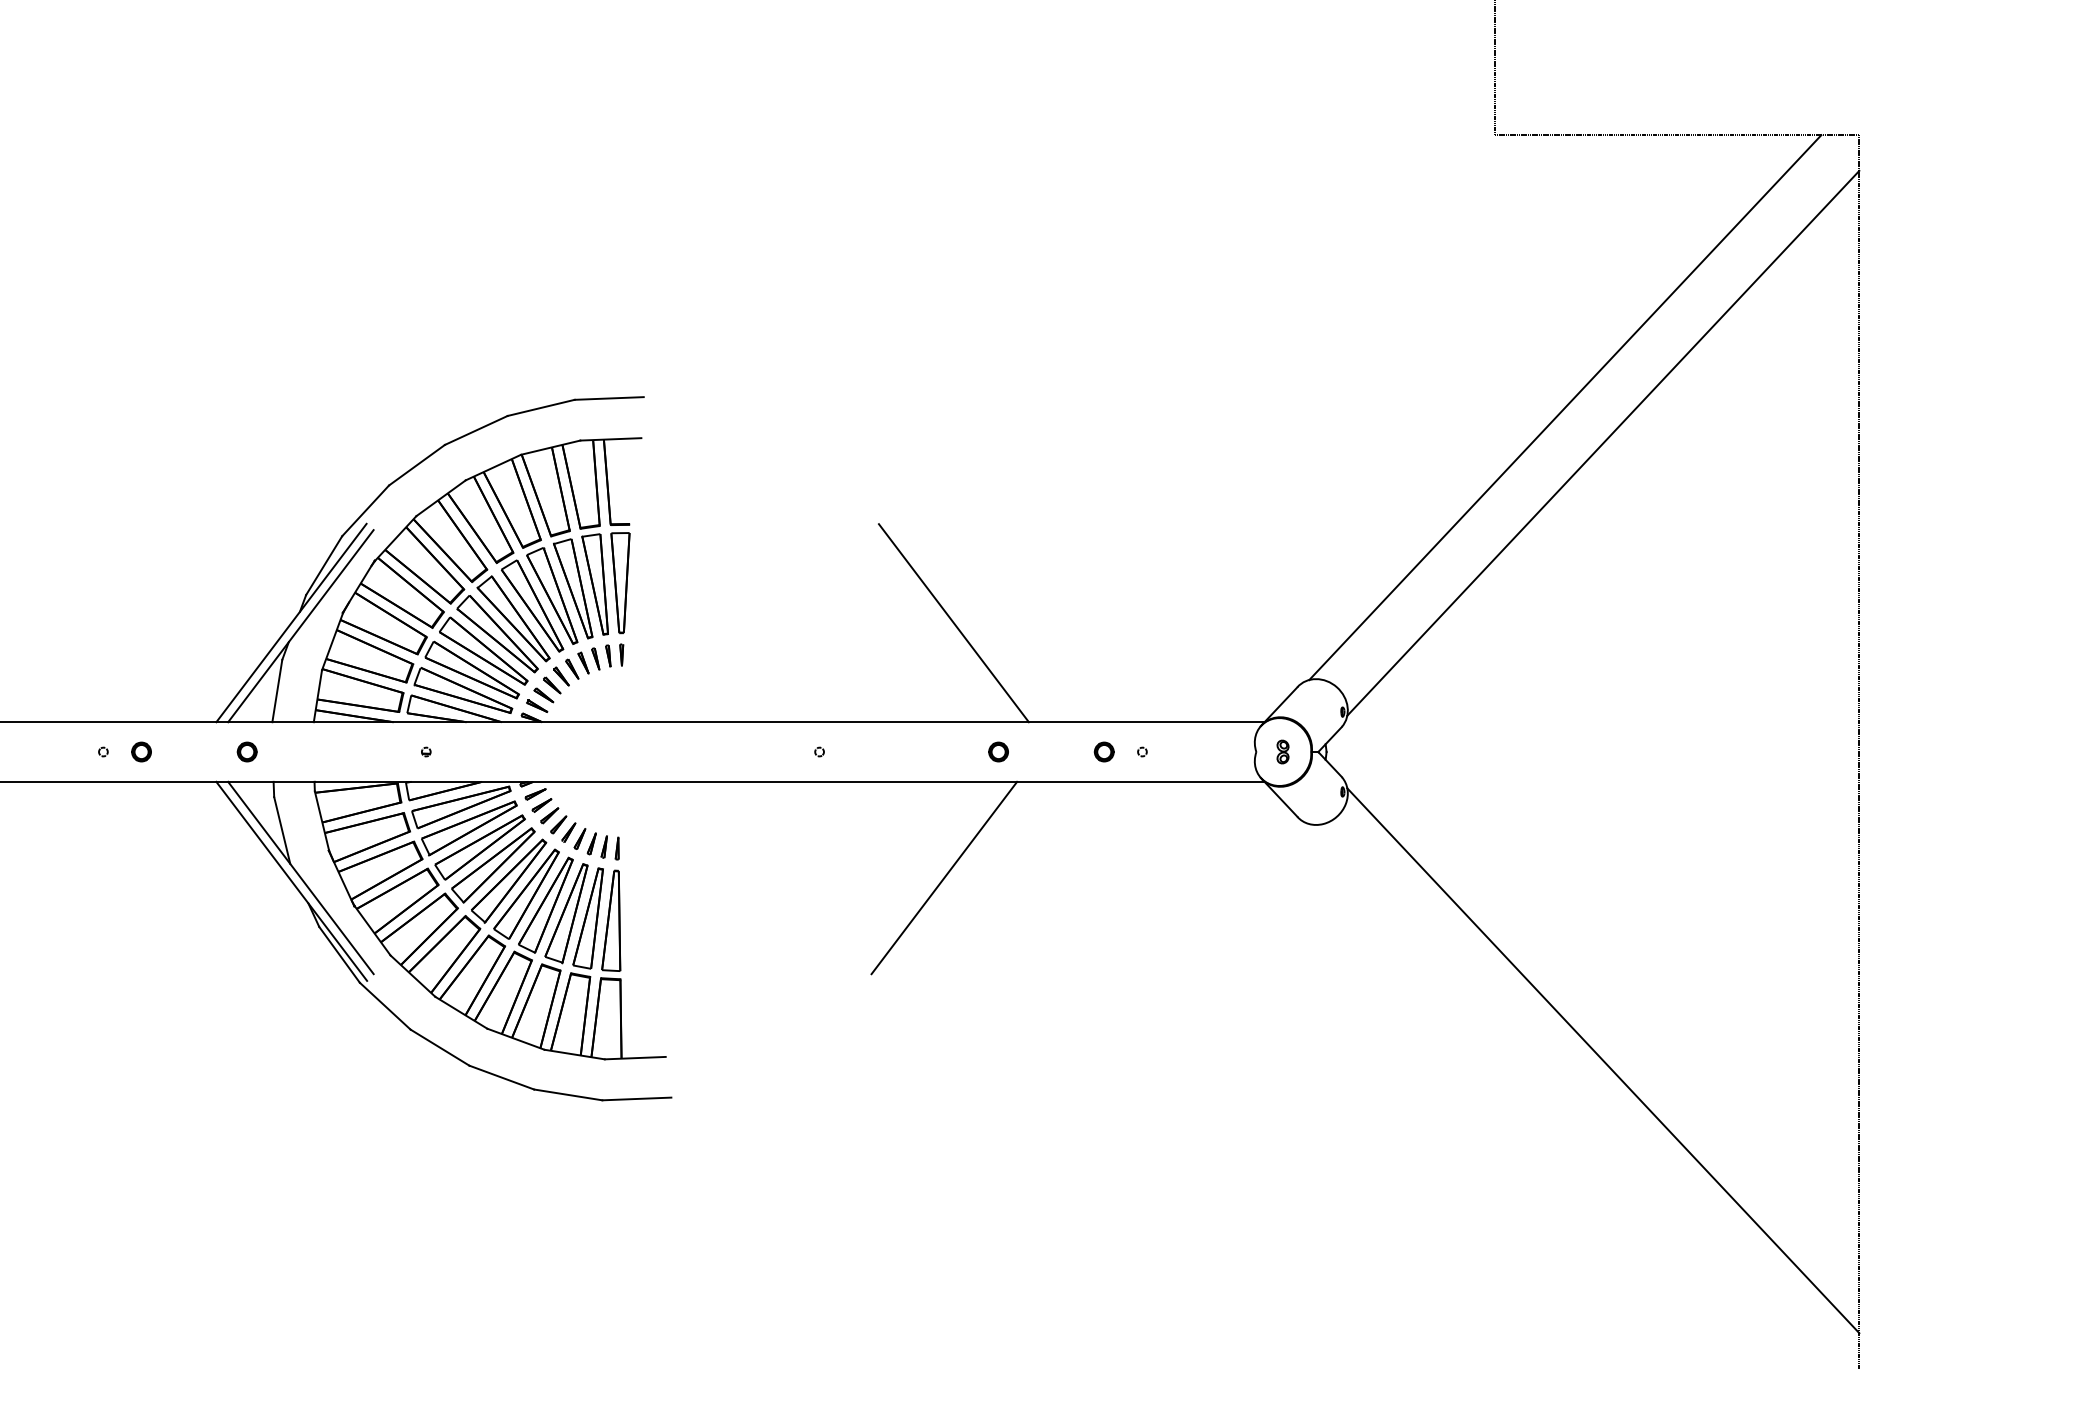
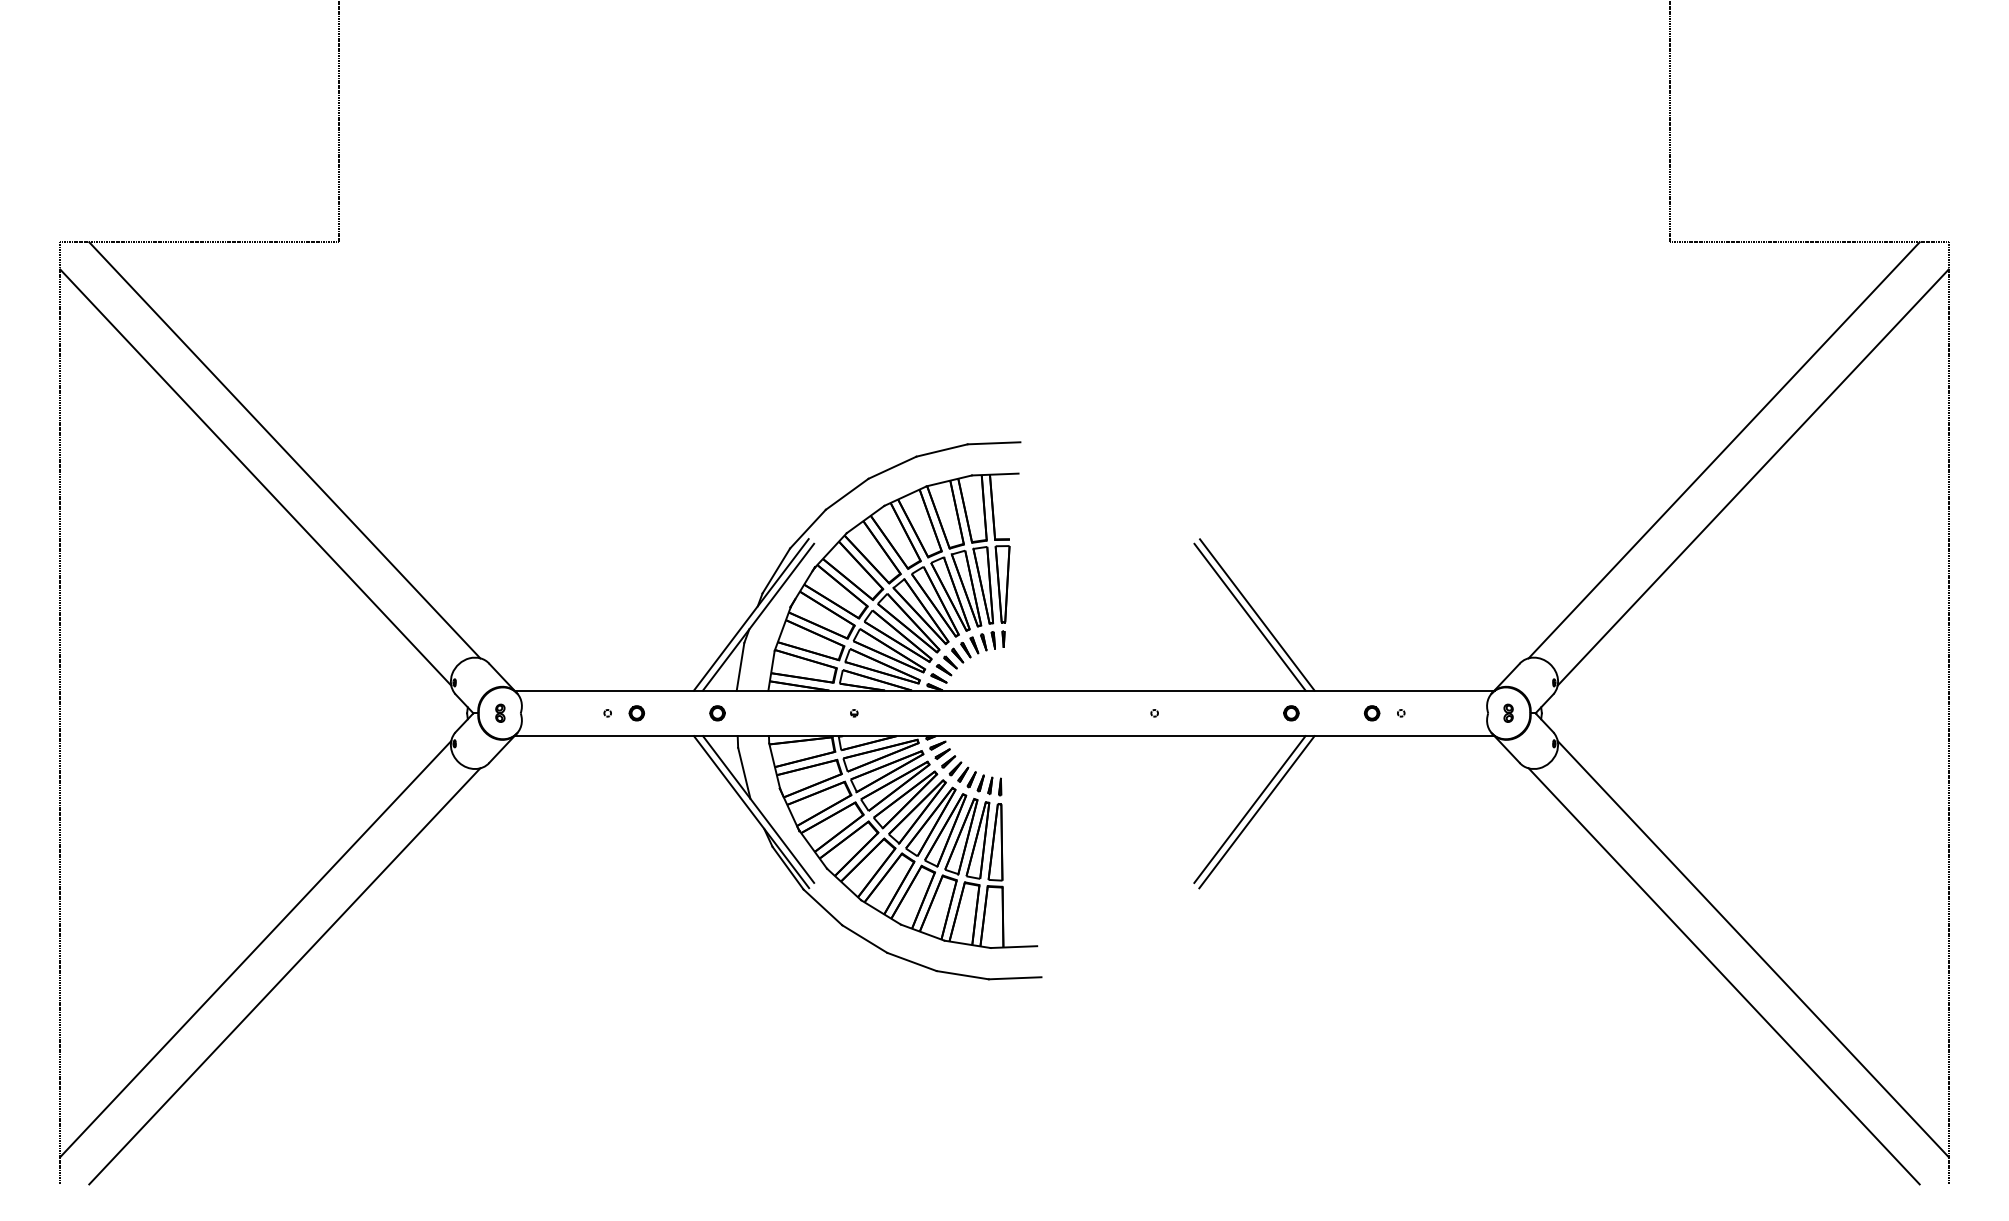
line: (943, 625) -> (1249, 616), added
line: (952, 881) -> (1256, 812), added
line: (1564, 1096) -> (1723, 976), added

